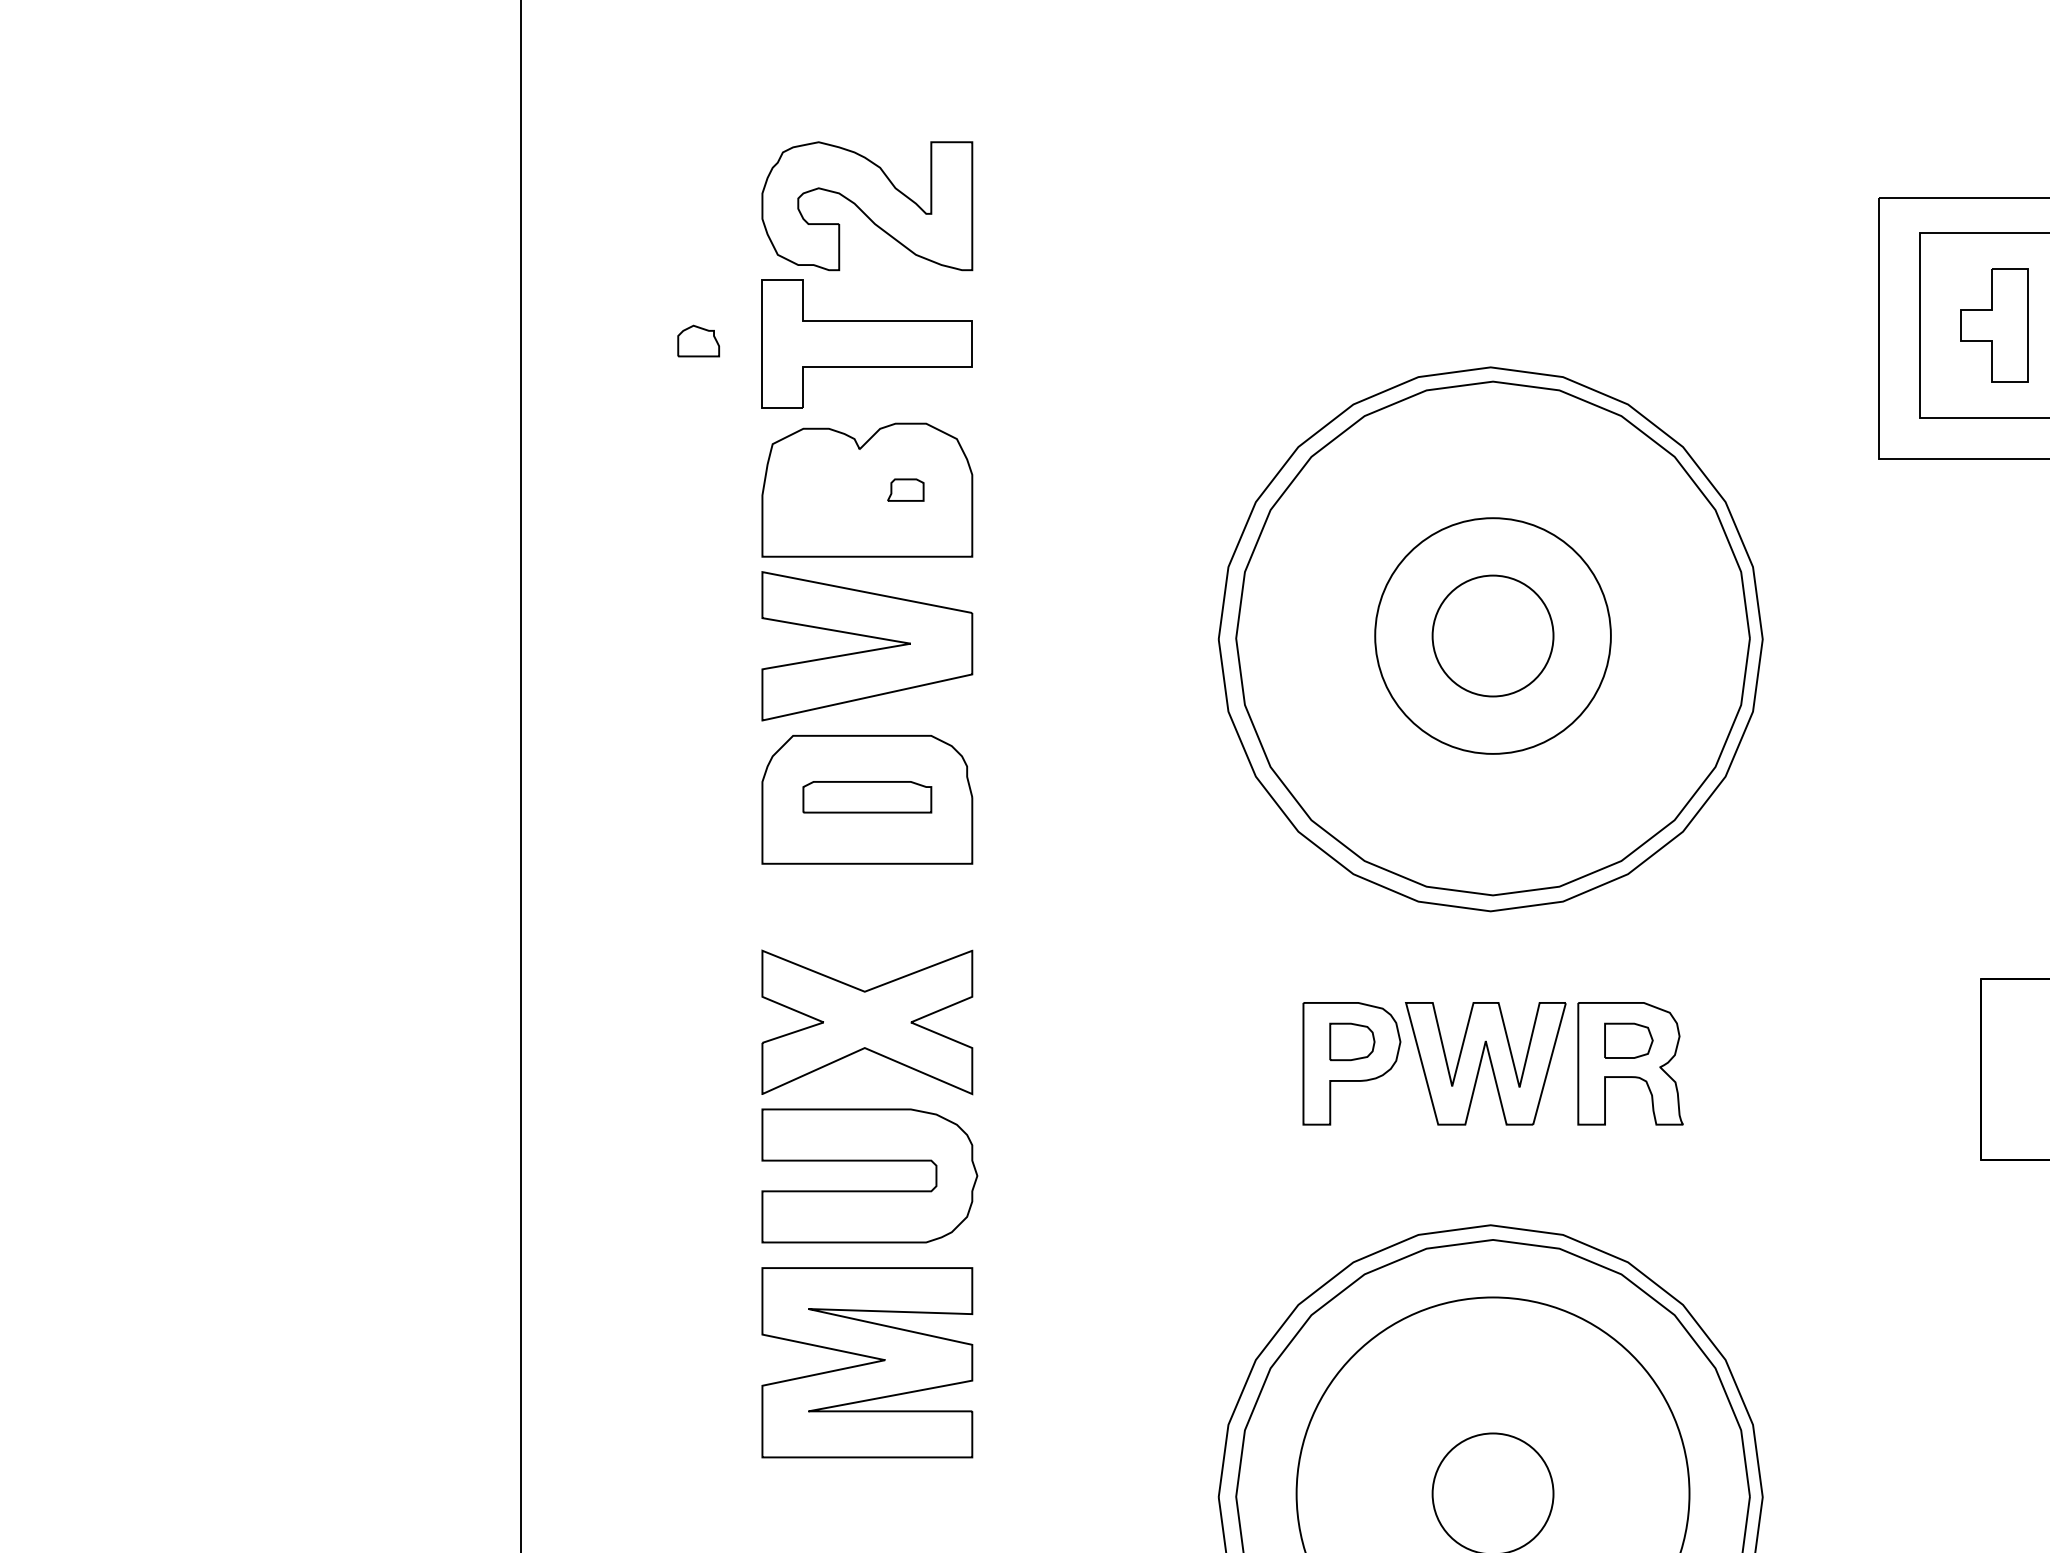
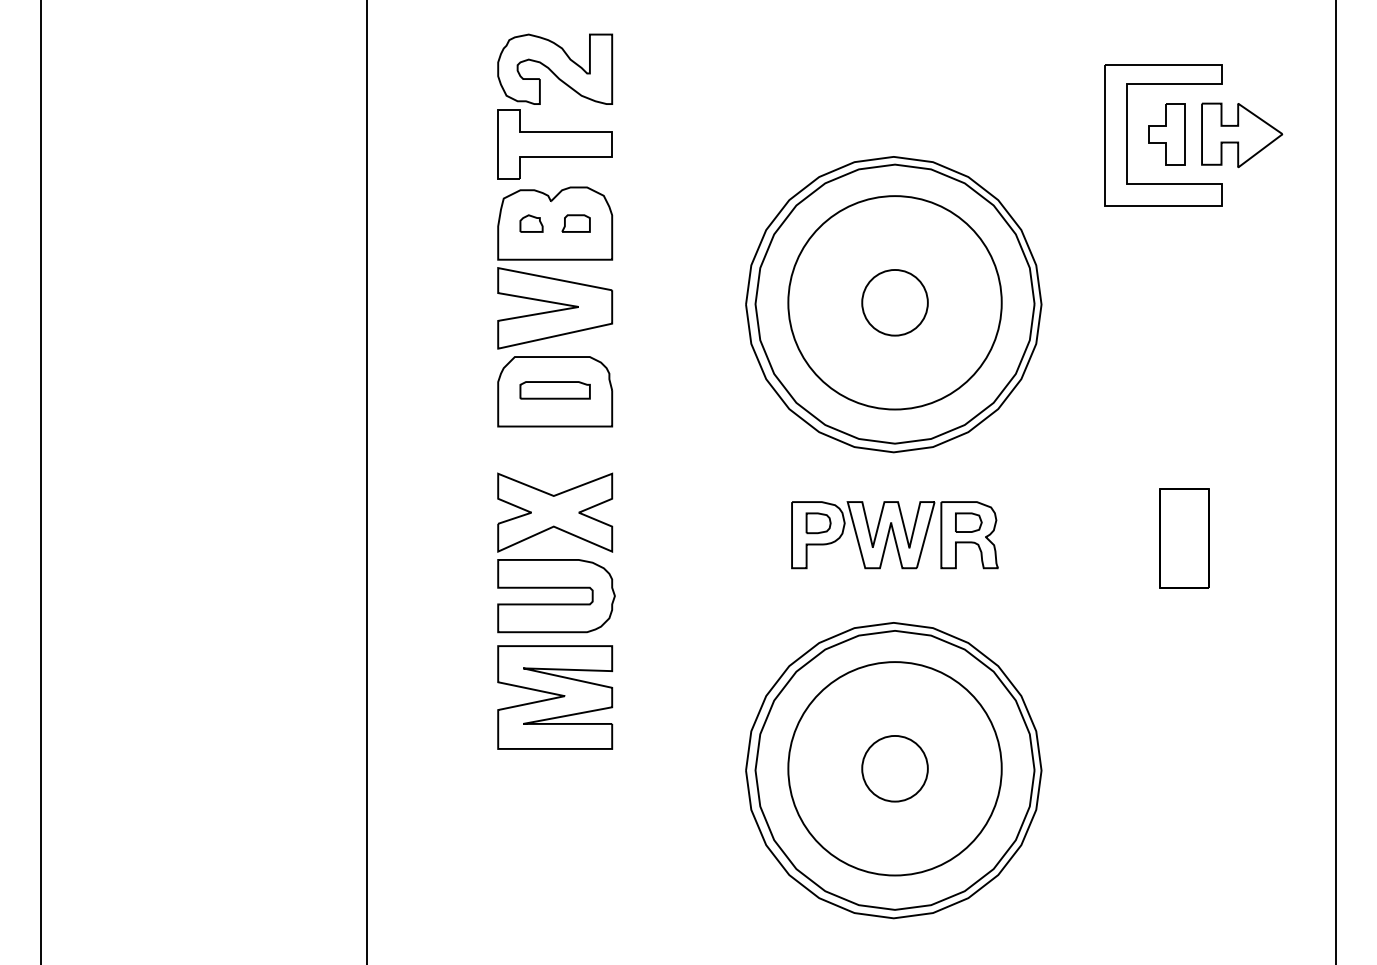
part: (698, 340) -> (531, 223), moved
part: (904, 490) -> (575, 223), size x1.43
circle: (1492, 635) -> (894, 302), size x1.67

